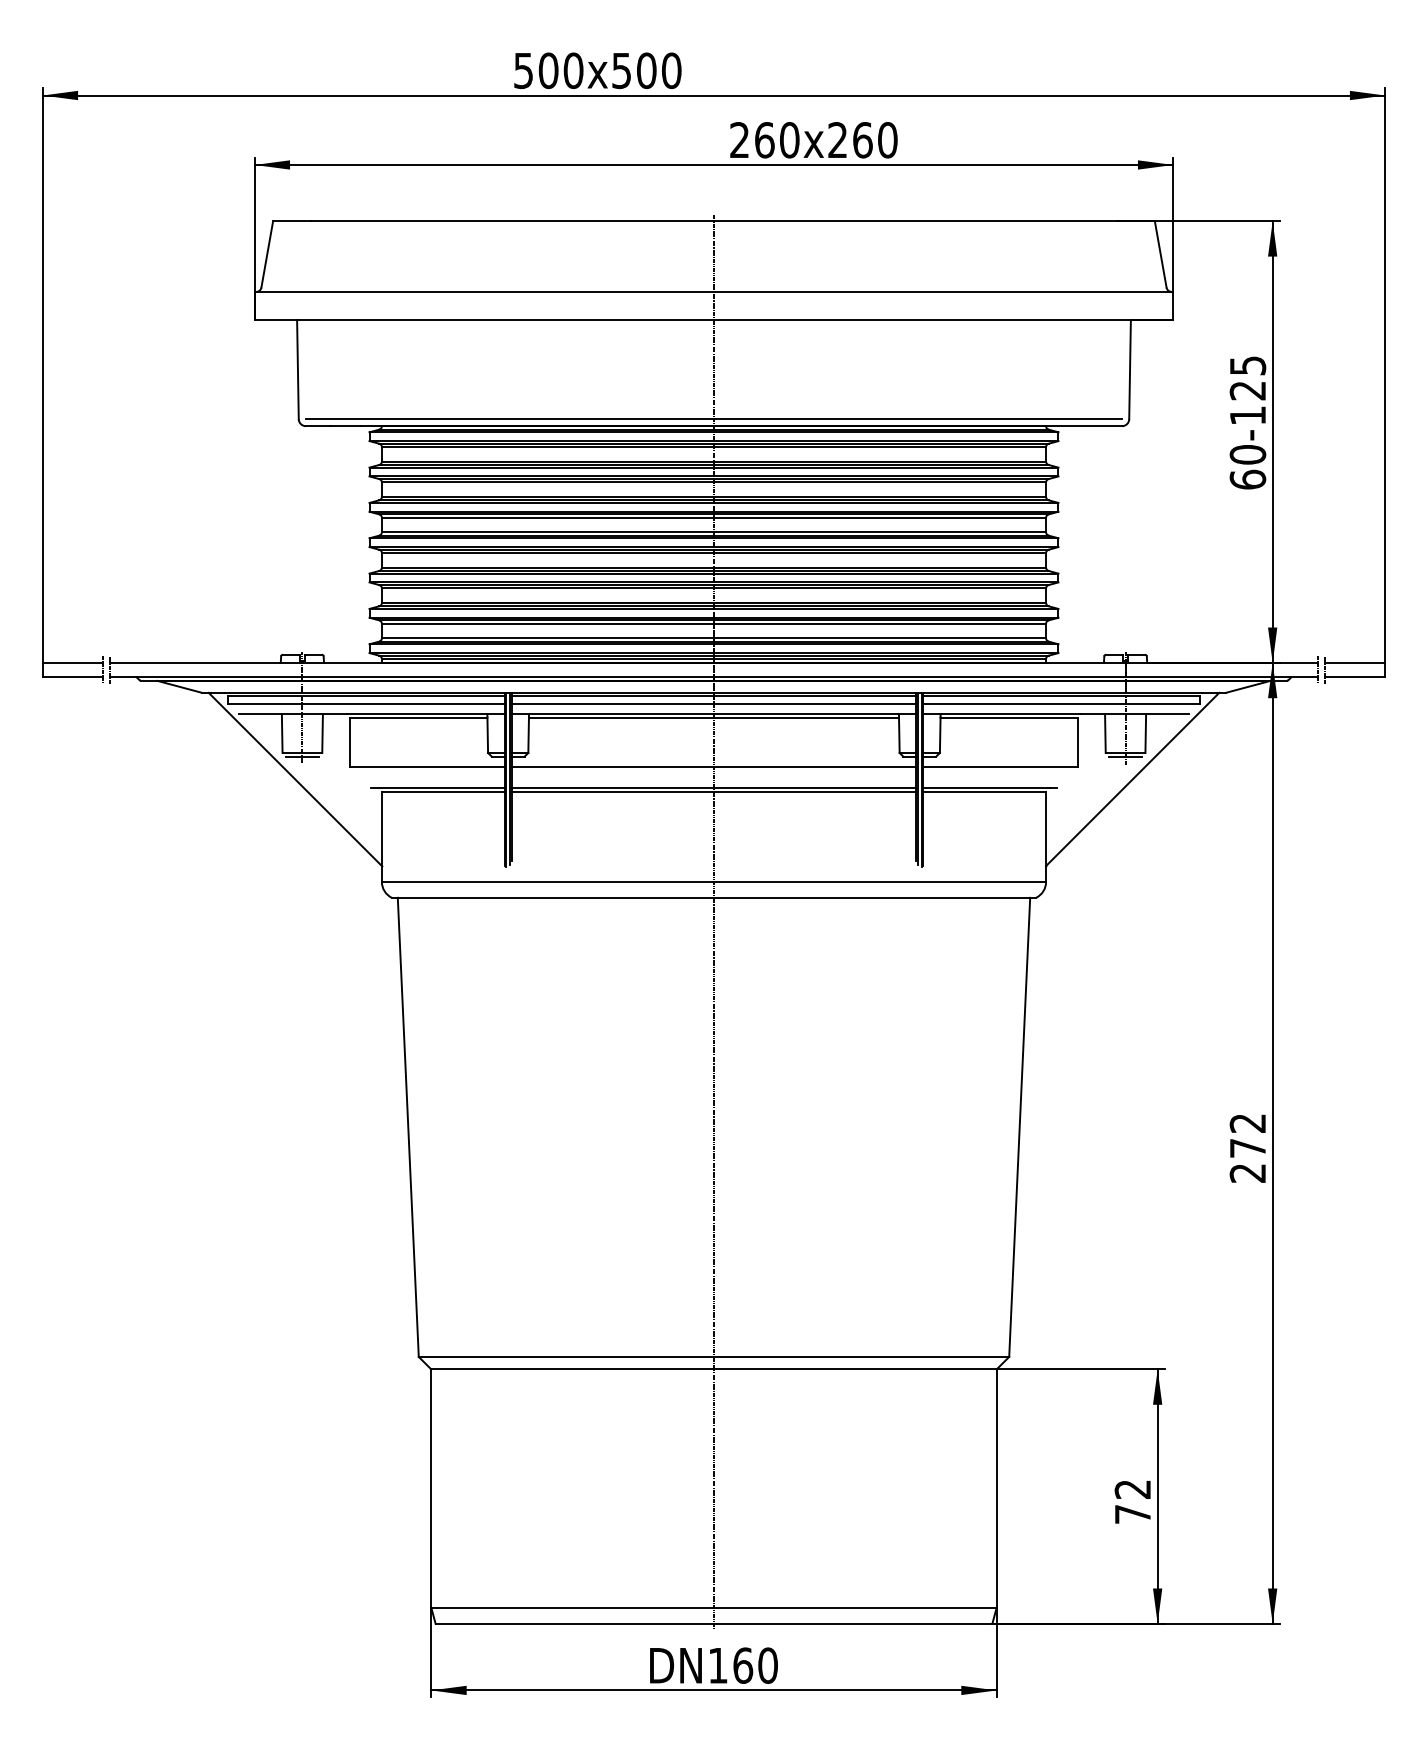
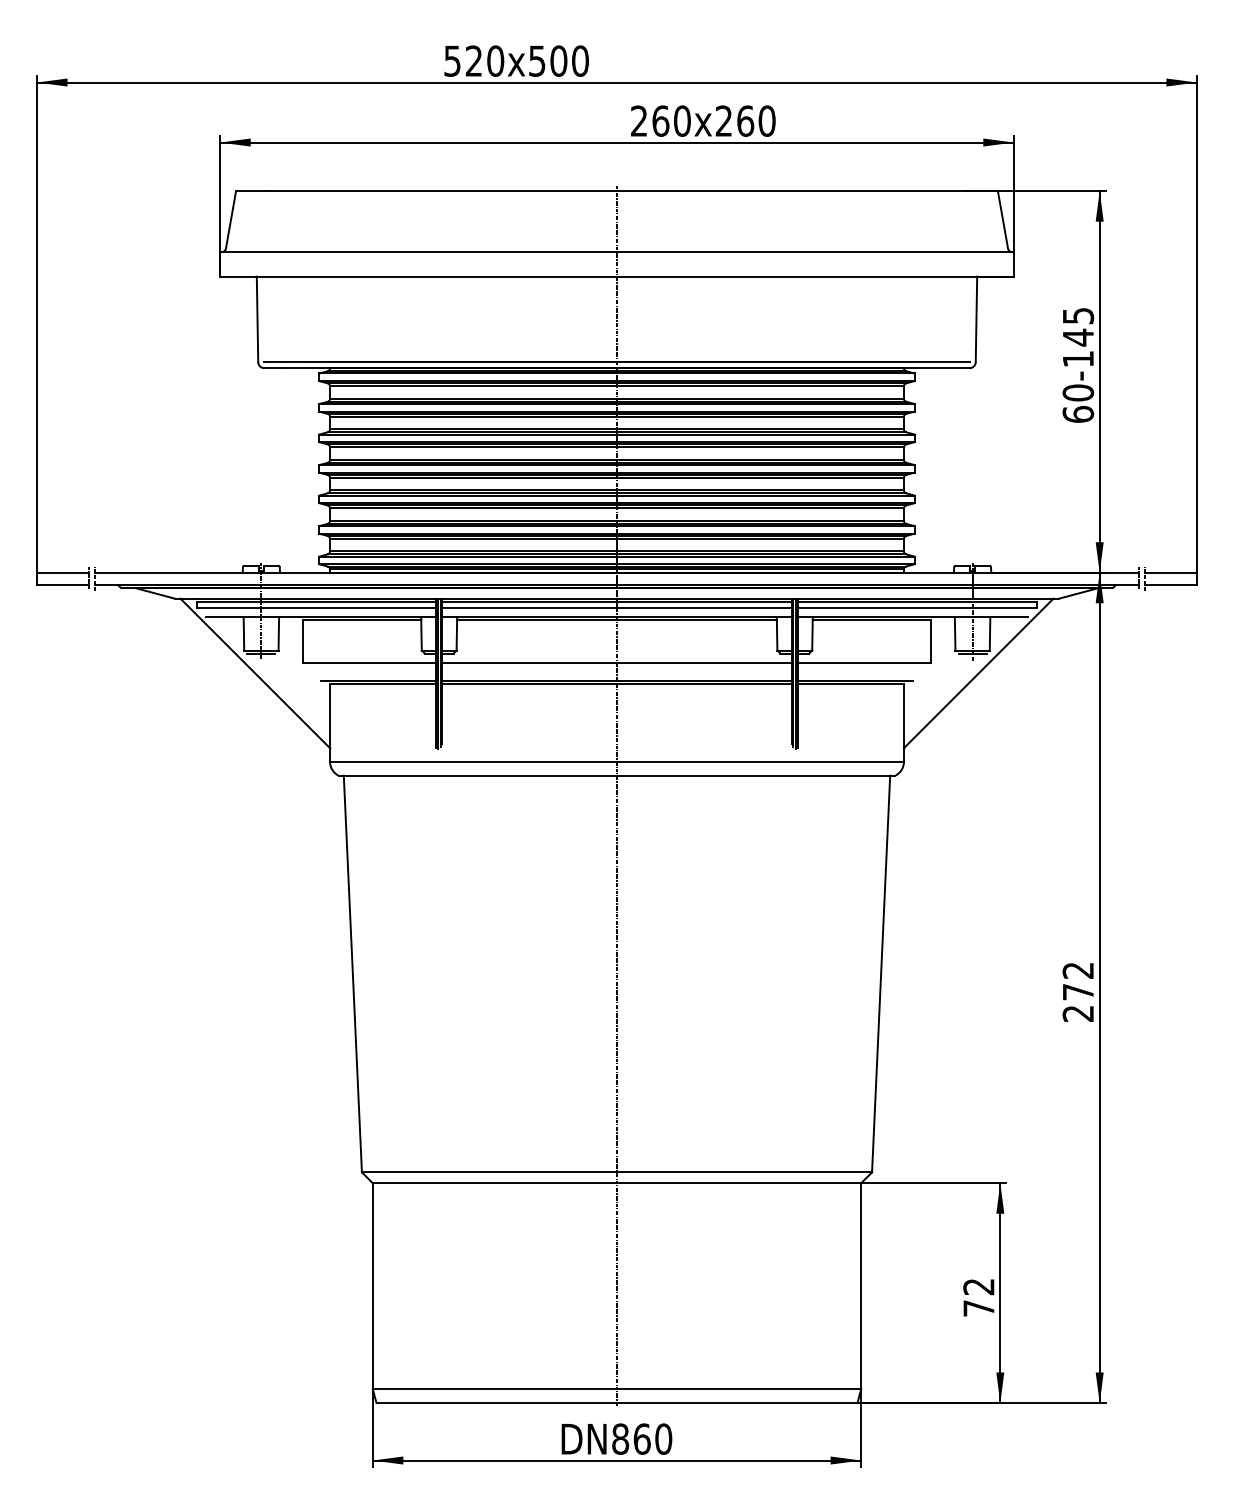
text: (548, 70) -> (474, 60), 500 -> 520
text: (1247, 390) -> (1077, 337), 125 -> 145
text: (717, 1665) -> (620, 1438), 160 -> 860

